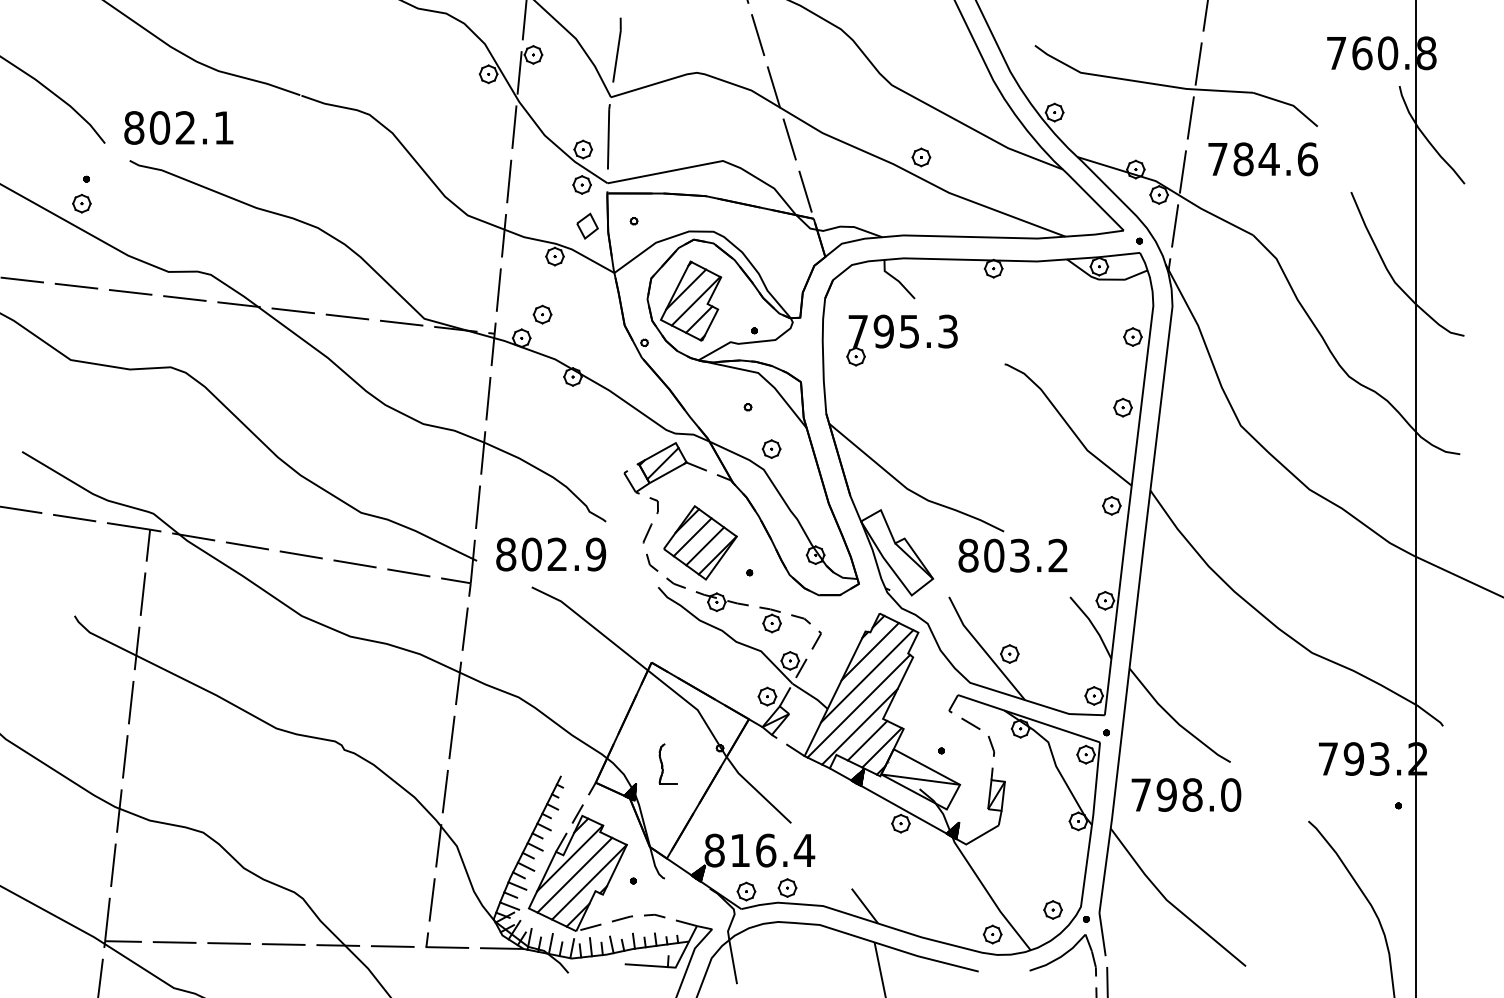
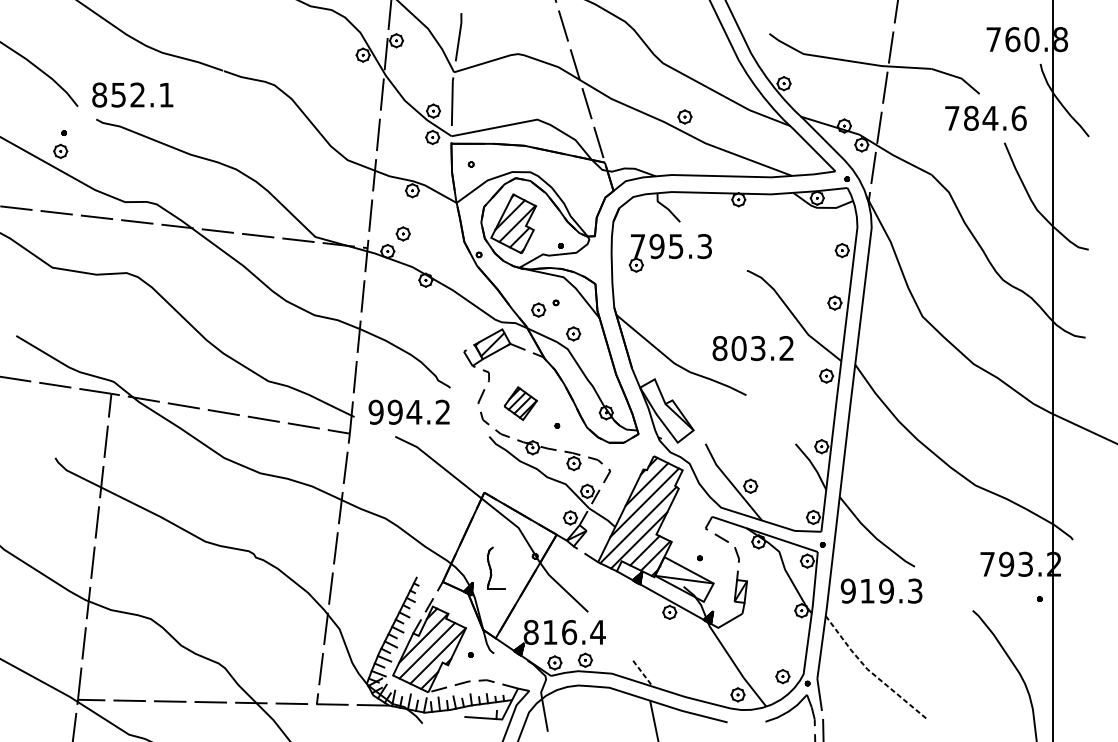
text: (159, 127) -> (118, 94), 802.1 -> 852.1
text: (1263, 159) -> (986, 118), moved
part: (587, 225) -> (436, 167), removed
part: (724, 416) -> (538, 309), added
part: (700, 542) -> (520, 403), size x0.6
text: (551, 554) -> (409, 412), 802.9 -> 994.2
text: (1012, 555) -> (752, 348), moved
part: (667, 763) -> (496, 567), size x1.4
text: (1186, 794) -> (882, 590), 798.0 -> 919.3
line: (1170, 903) -> (870, 671), solid -> dashed
line: (864, 906) -> (642, 674), solid -> dashed

